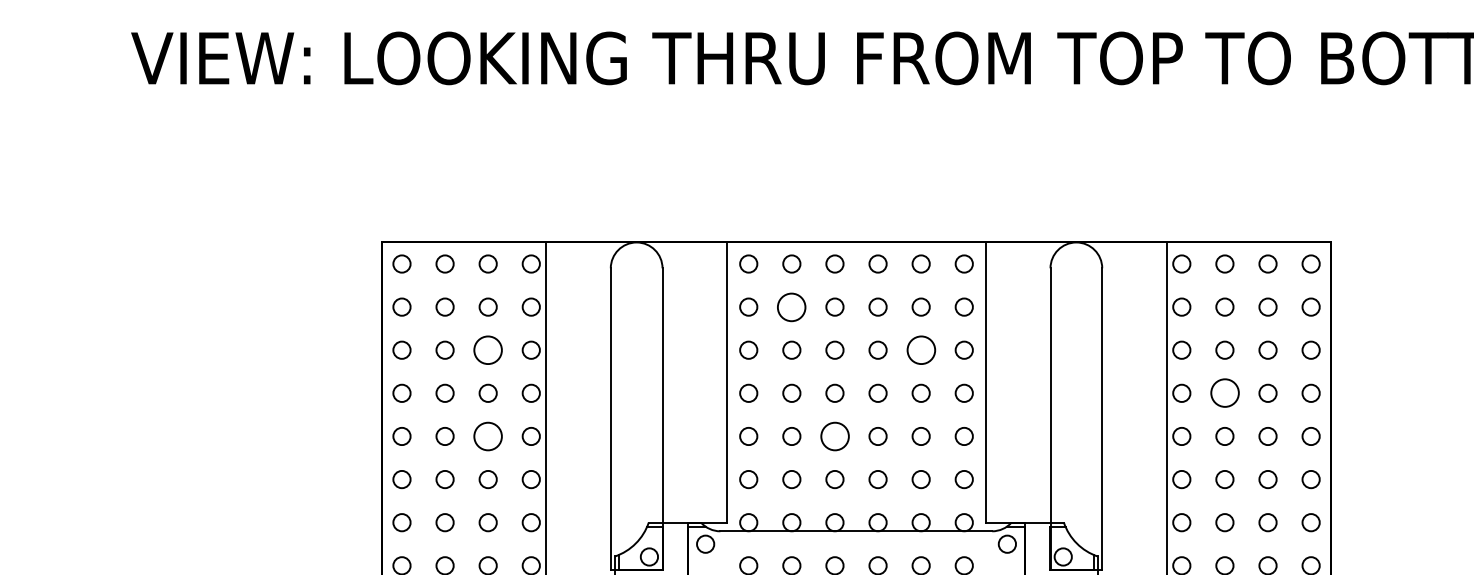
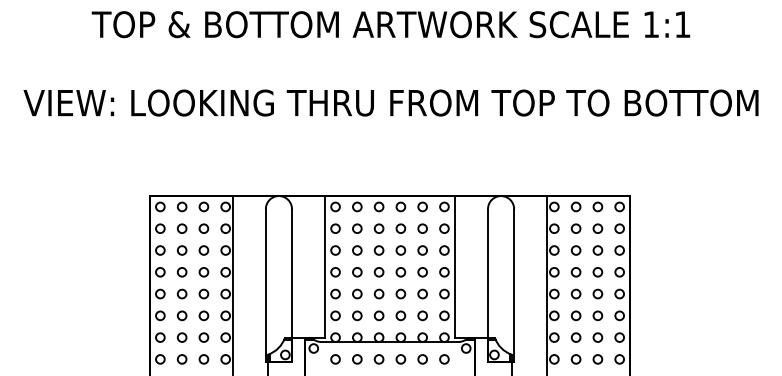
circle: (792, 306) -> (357, 228), size x0.62
circle: (487, 350) -> (203, 250), size x0.62
circle: (920, 350) -> (422, 250), size x0.62
circle: (1223, 393) -> (575, 272), size x0.62
circle: (487, 435) -> (203, 293), size x0.62
circle: (833, 435) -> (378, 293), size x0.62

